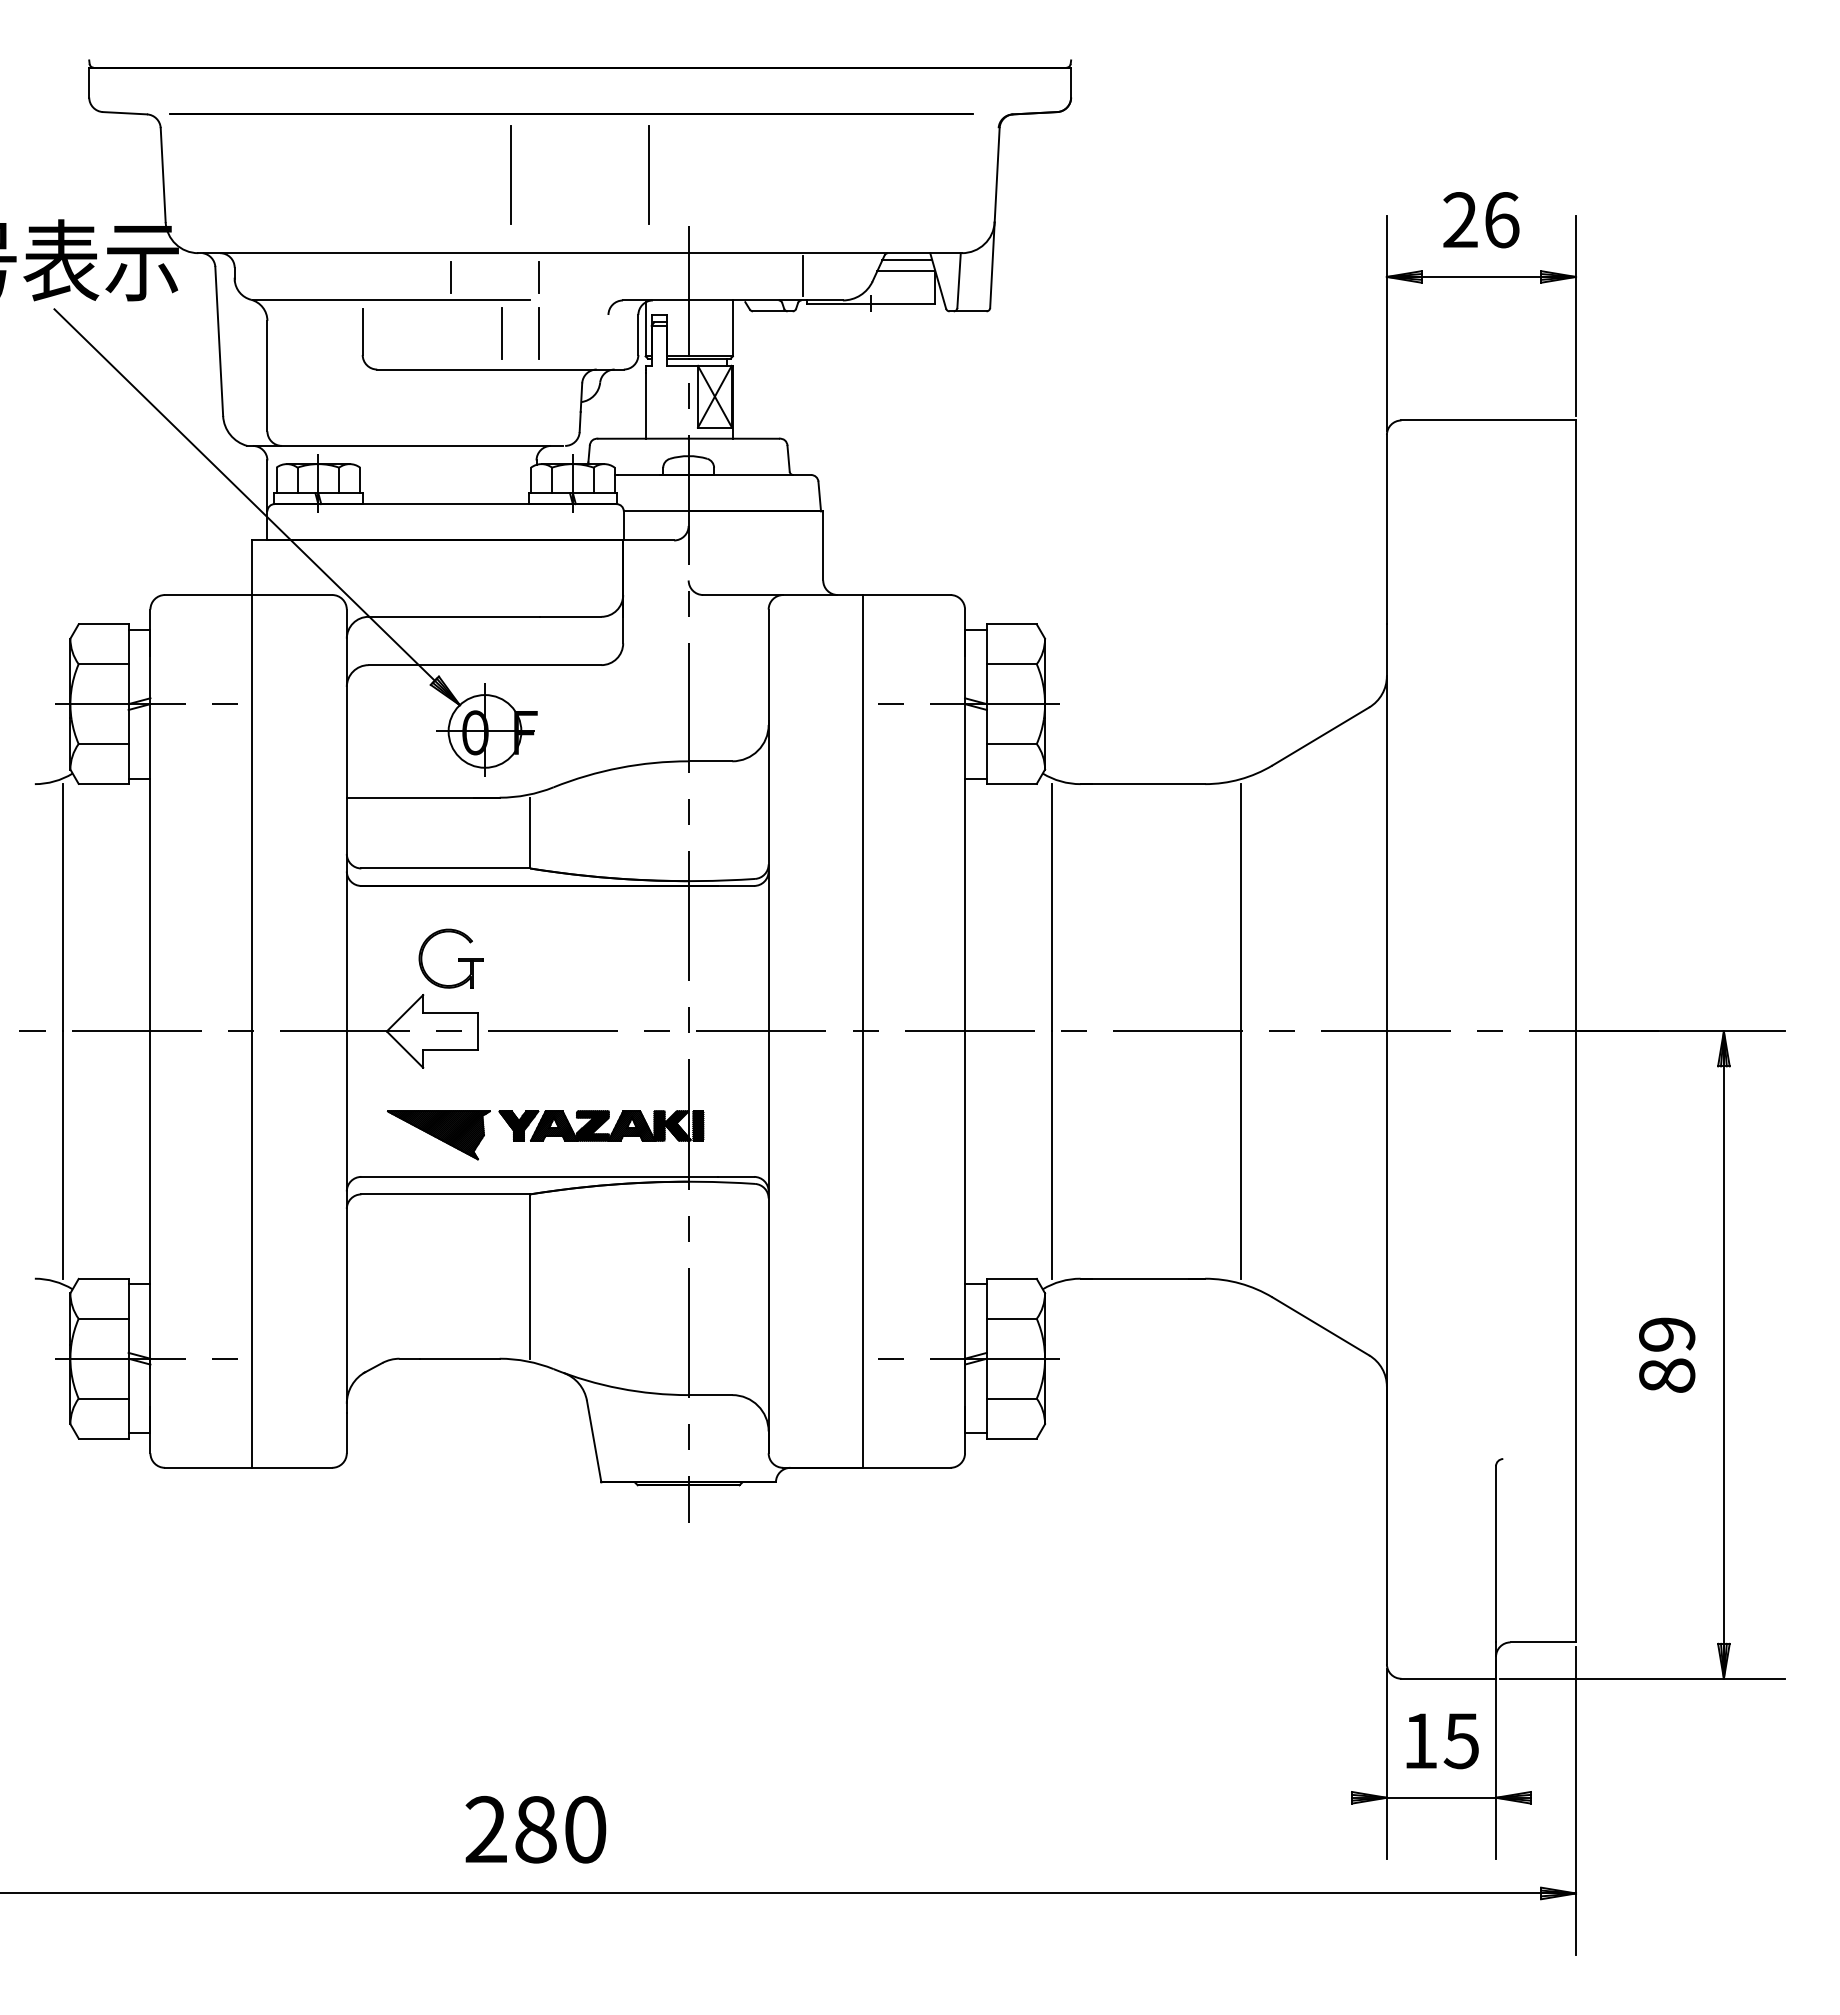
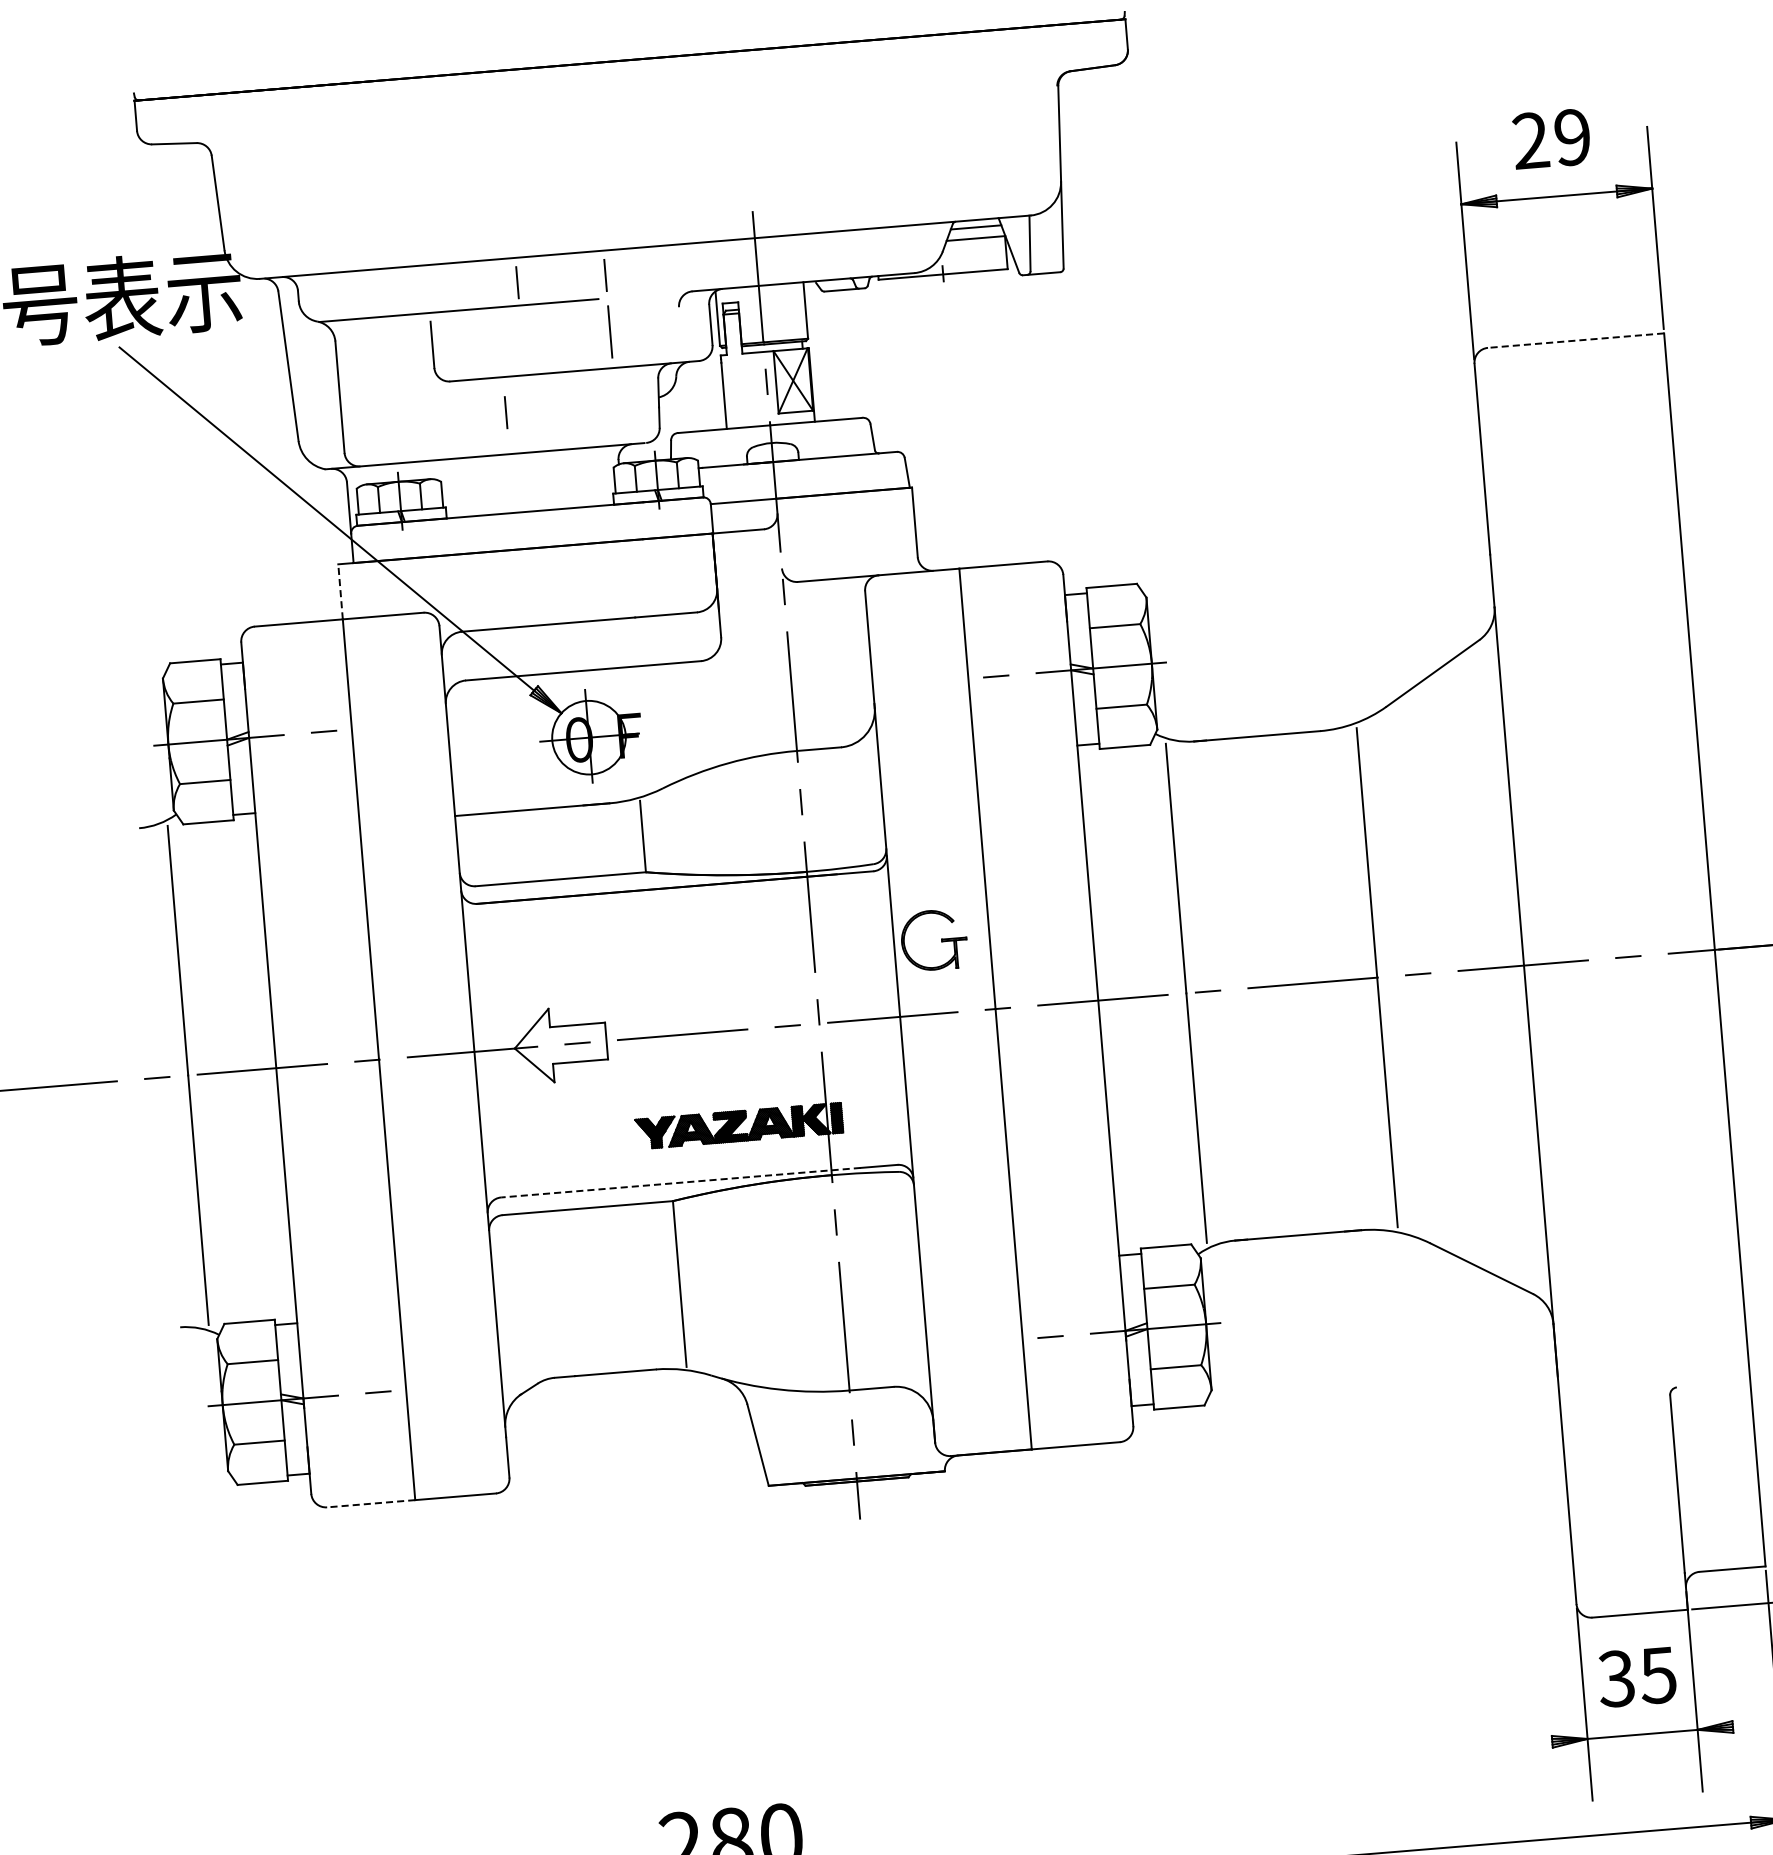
line: (571, 113) -> (625, 106), removed
line: (511, 174) -> (569, 173), removed
line: (649, 174) -> (708, 162), removed
text: (1501, 220) -> (1572, 137), 26 -> 29
line: (803, 276) -> (872, 252), removed
line: (502, 333) -> (573, 334), removed
line: (429, 404) -> (505, 412), added
line: (1488, 420) -> (1575, 340), solid -> dashed
line: (252, 567) -> (340, 591), solid -> dashed
part: (458, 958) -> (941, 939), moved
part: (438, 1135) -> (575, 1149), removed
line: (539, 1176) -> (680, 1182), solid -> dashed
line: (208, 1467) -> (371, 1503), solid -> dashed
text: (1419, 1740) -> (1615, 1678), 15 -> 35

